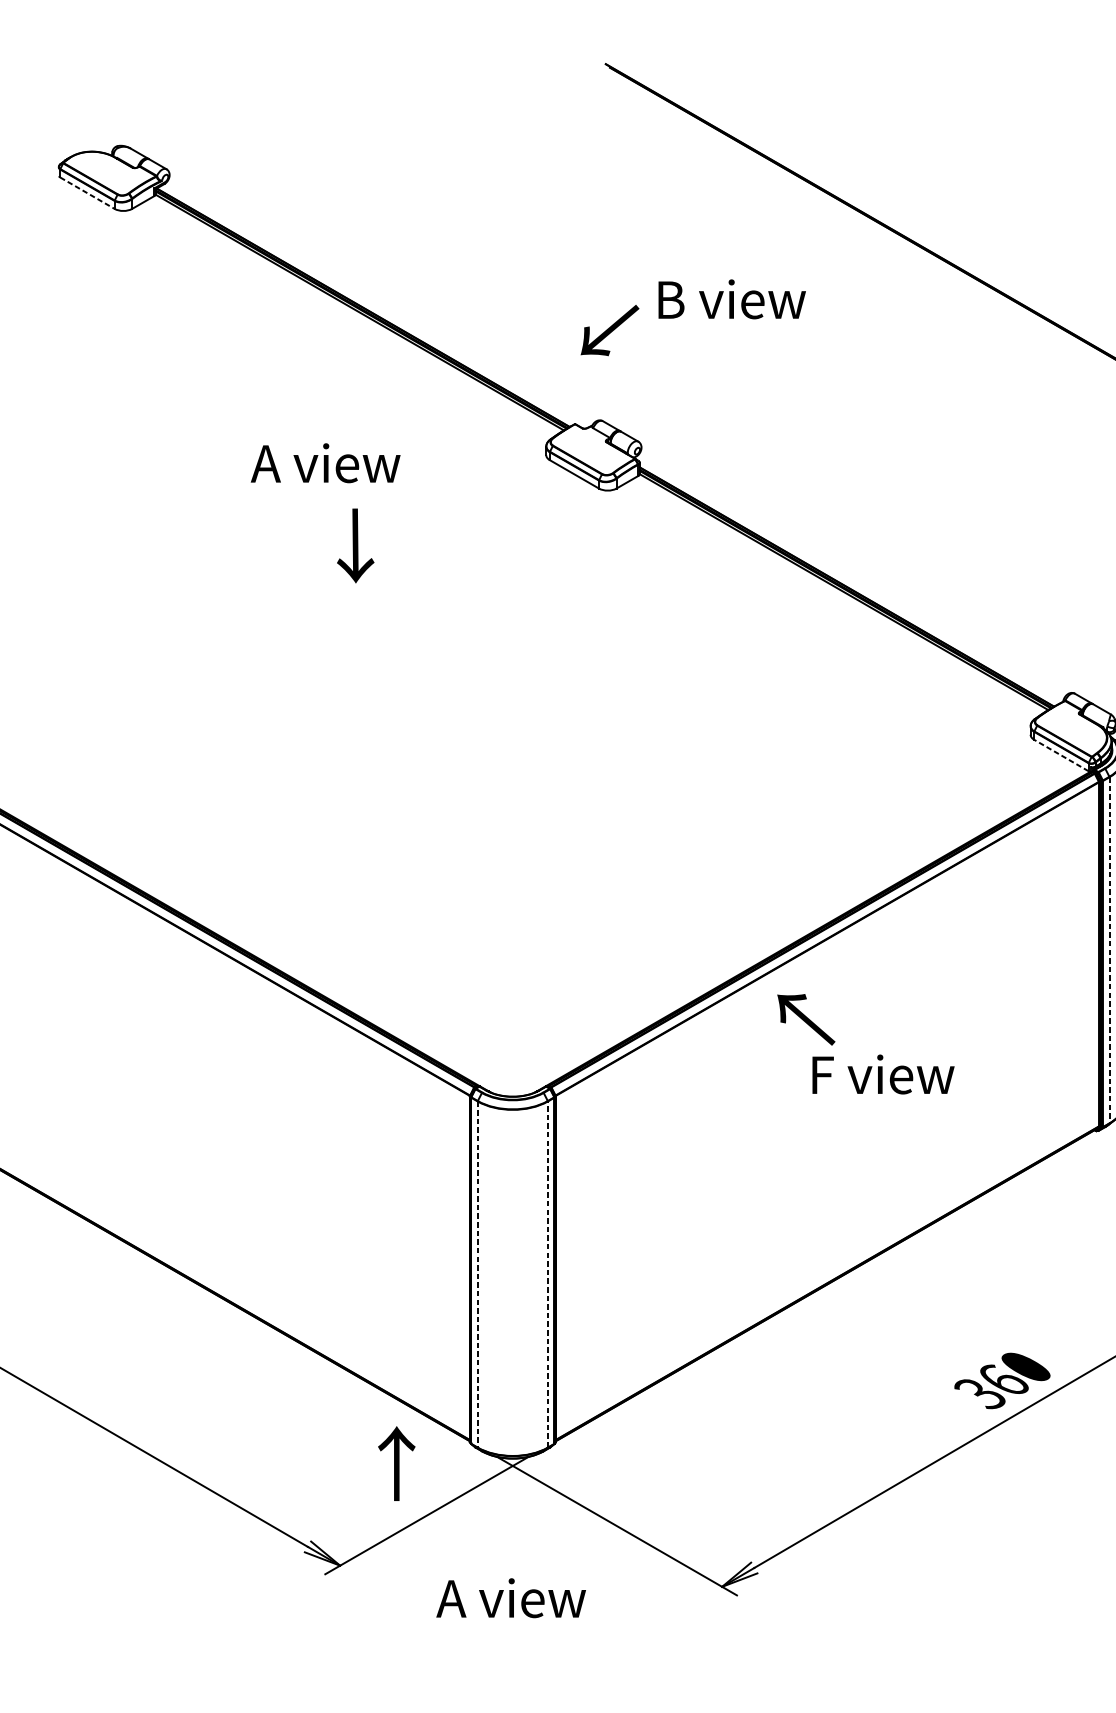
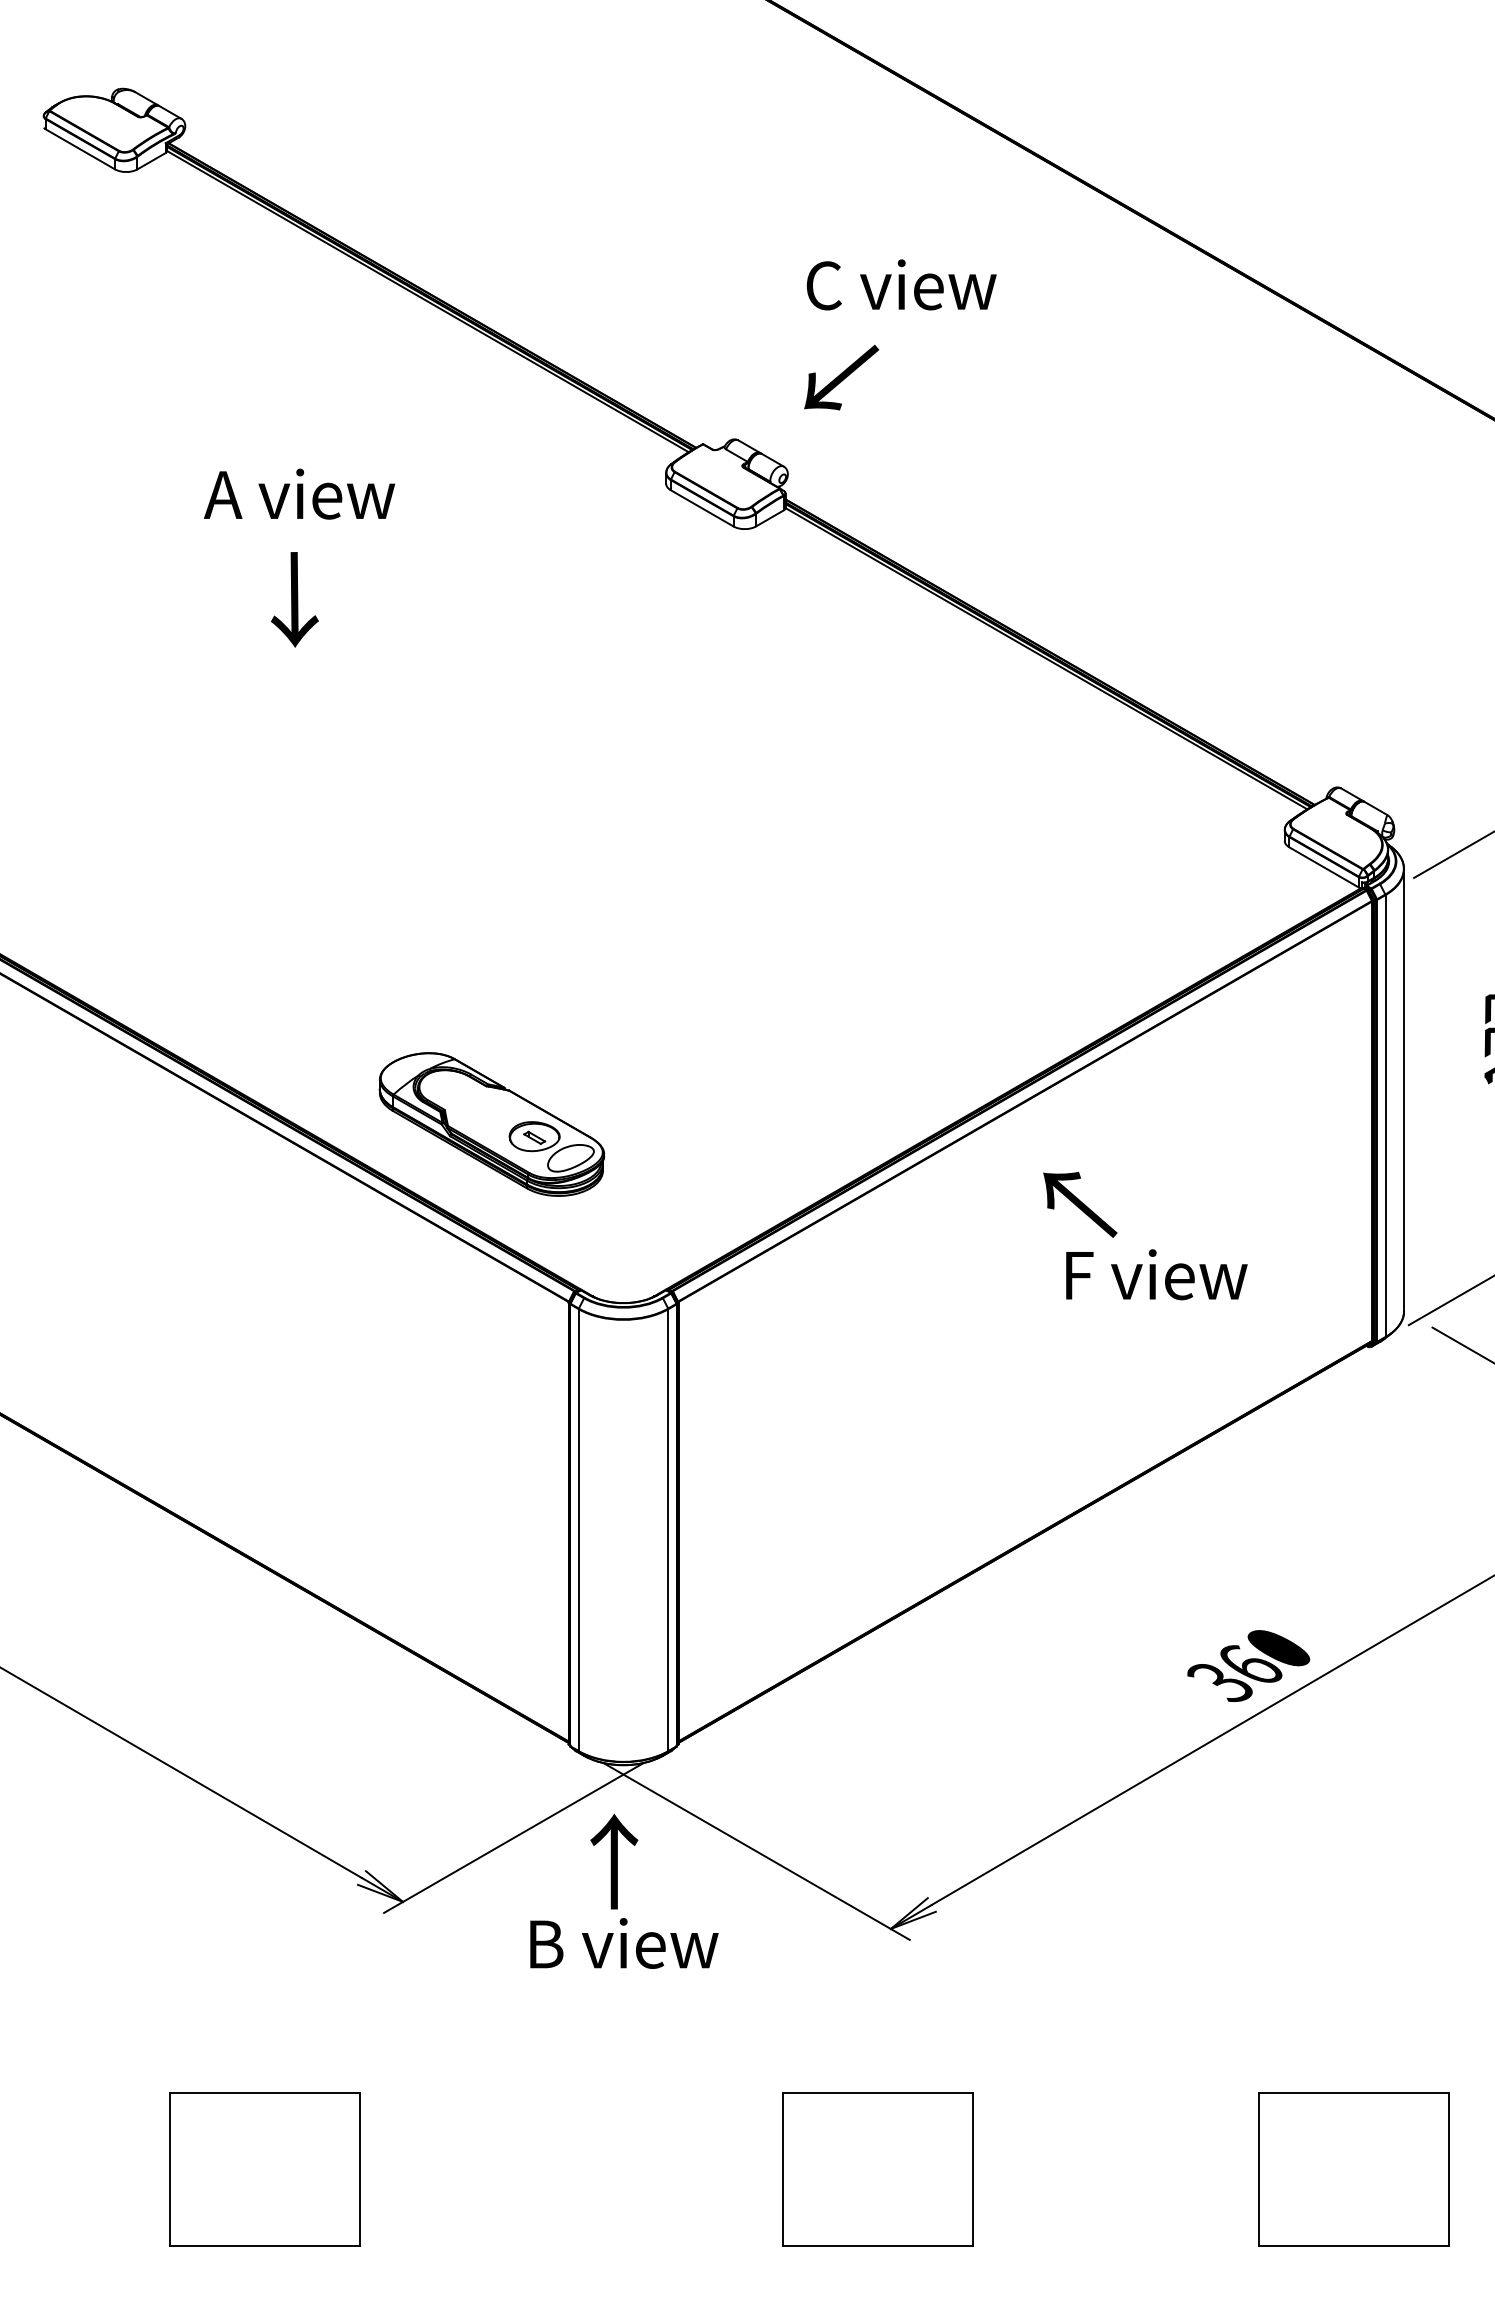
line: (87, 193) -> (80, 149), dashed -> solid
text: (730, 299) -> (901, 284), B view -> C view
text: (609, 330) -> (841, 377), moved
text: (325, 462) -> (299, 493), moved
text: (355, 545) -> (294, 599), moved
line: (1060, 755) -> (1323, 867), dashed -> solid
line: (1109, 950) -> (1385, 1116), dashed -> solid
part: (409, 956) -> (491, 1124), added
text: (806, 1019) -> (1080, 1204), moved
text: (883, 1074) -> (1156, 1274), moved
line: (477, 1274) -> (578, 1530), dashed -> solid
line: (548, 1274) -> (668, 1530), dashed -> solid
text: (396, 1463) -> (614, 1861), moved
text: (511, 1598) -> (621, 1943), A view -> B view

